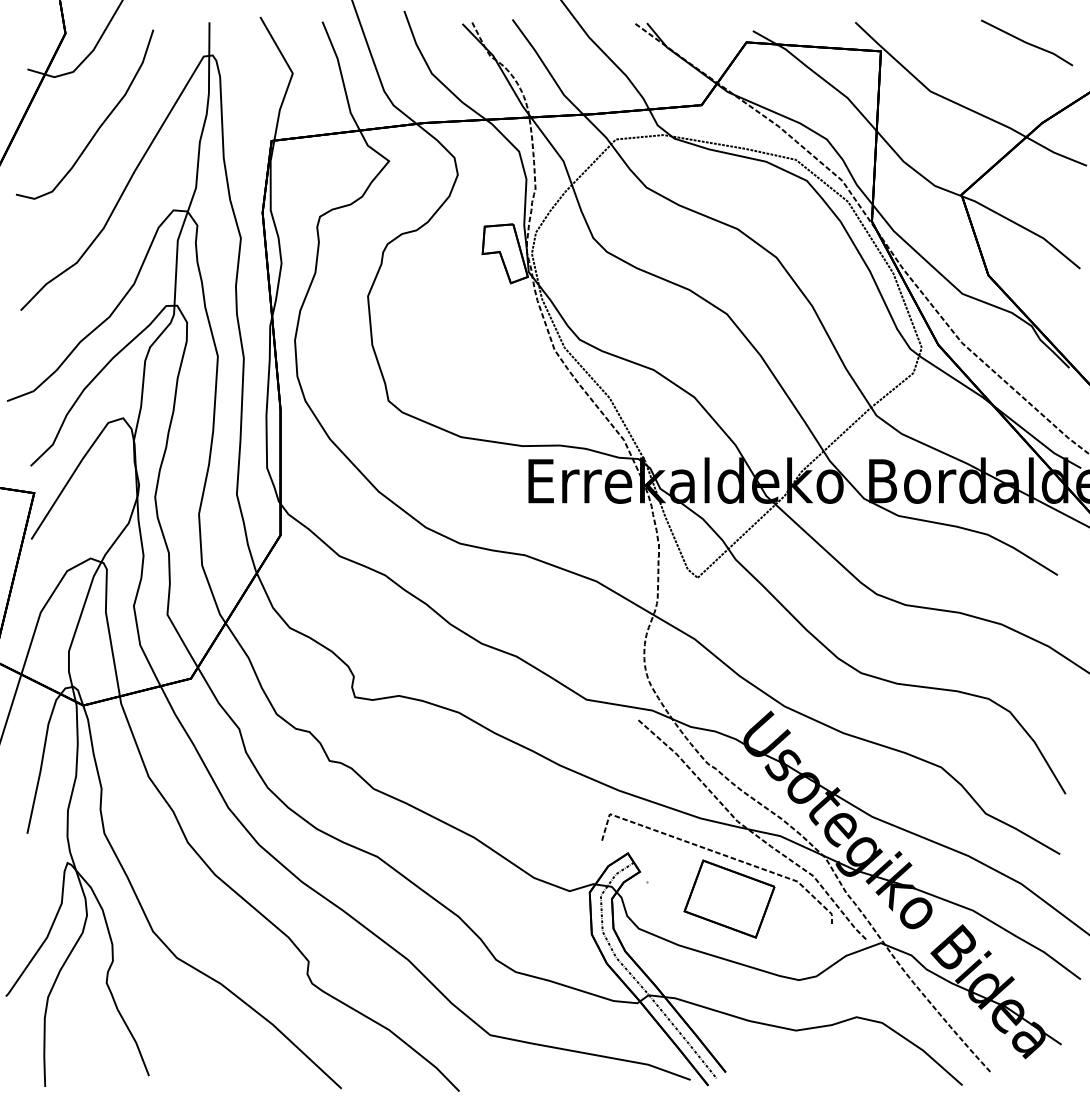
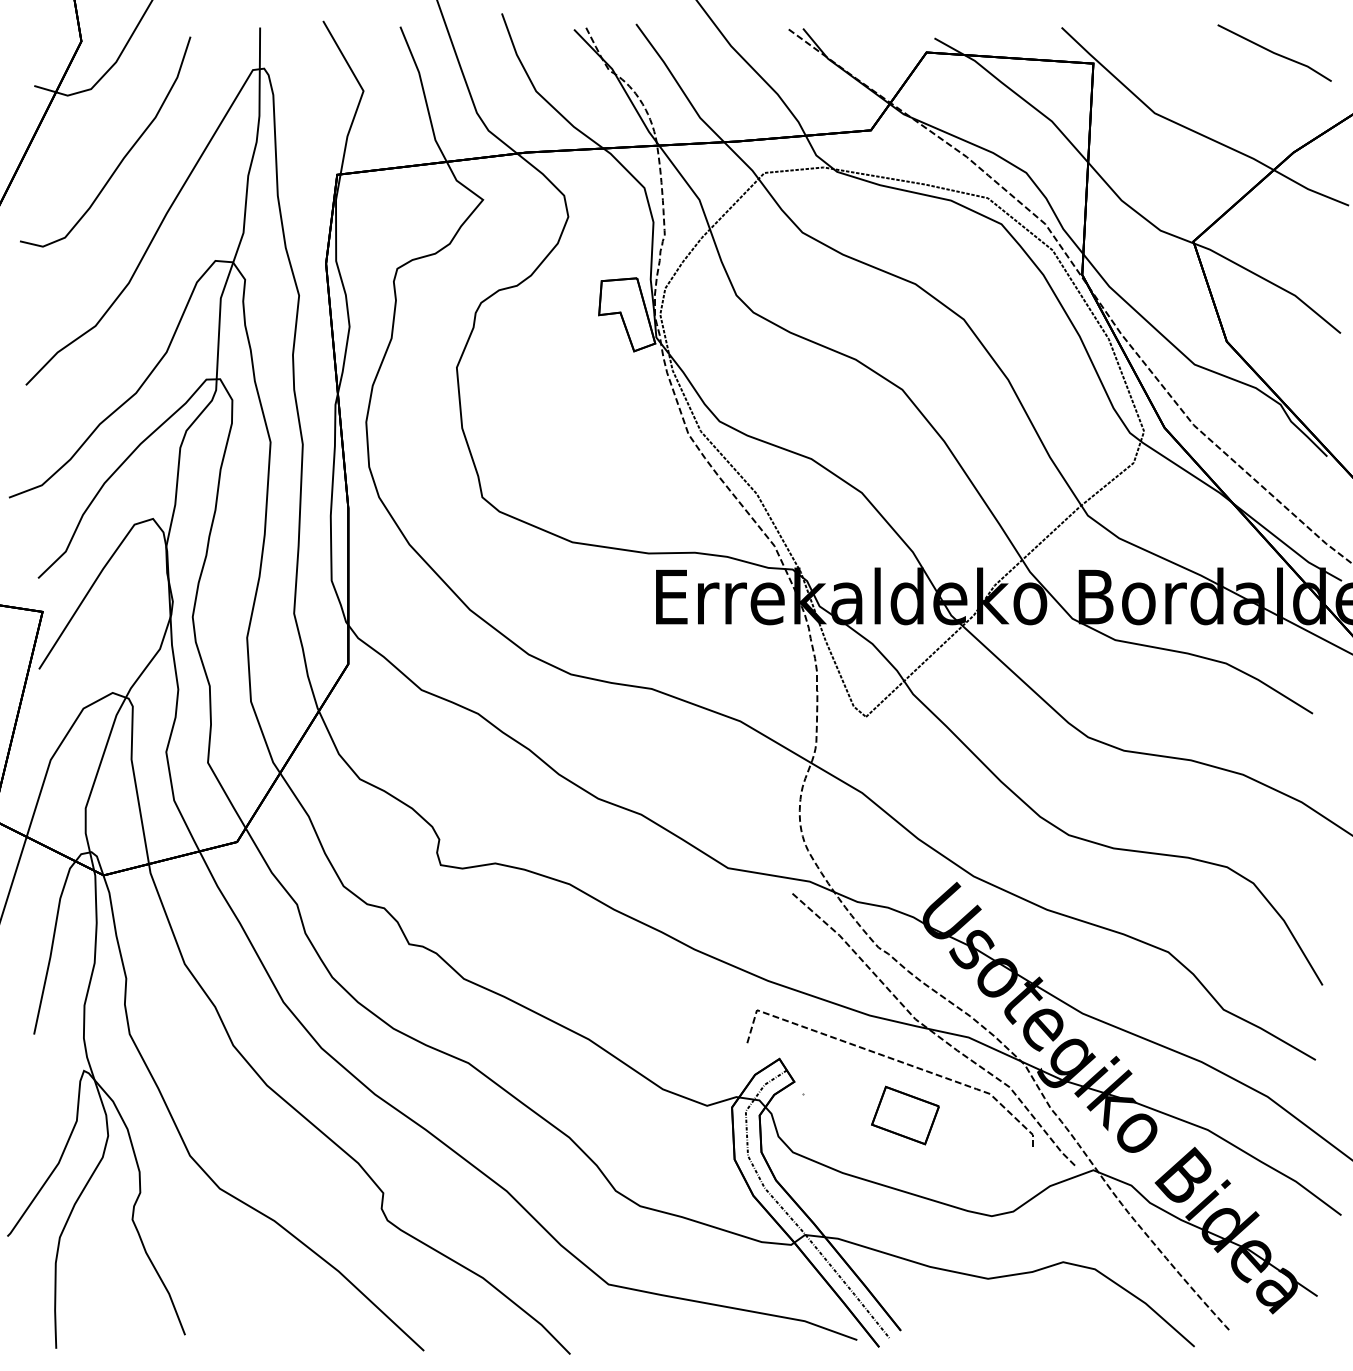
part: (729, 898) -> (905, 1114), size x0.6

